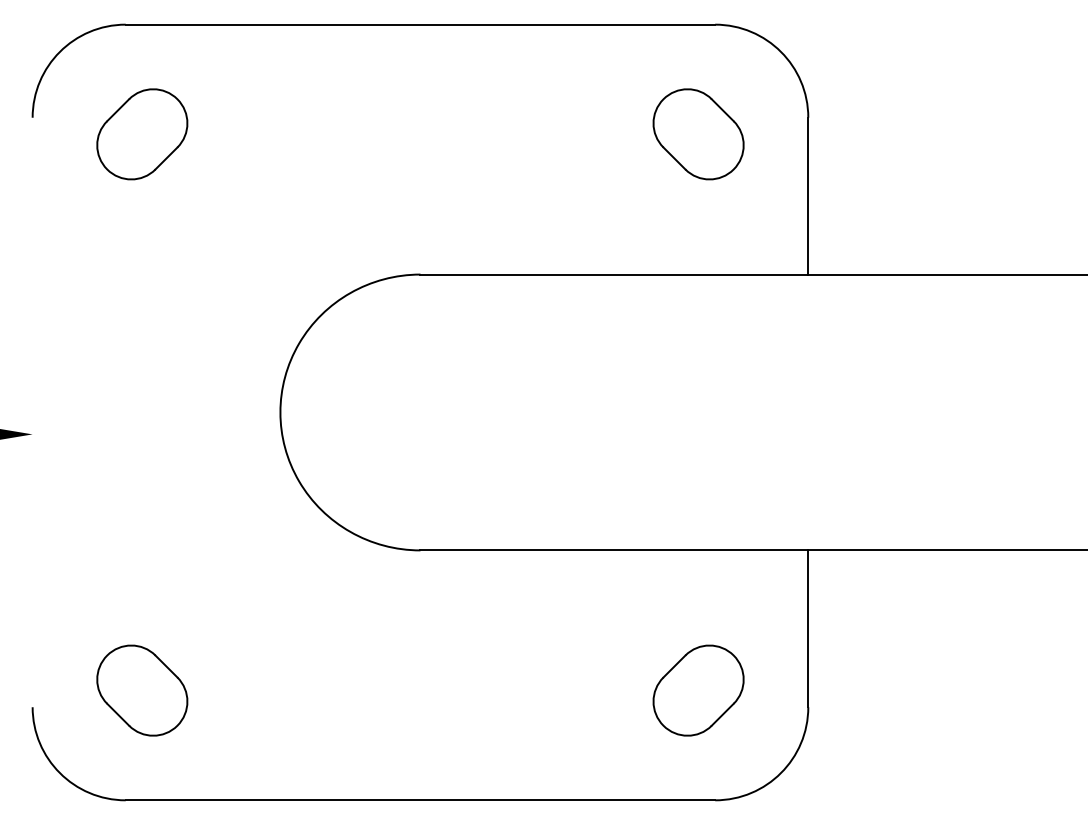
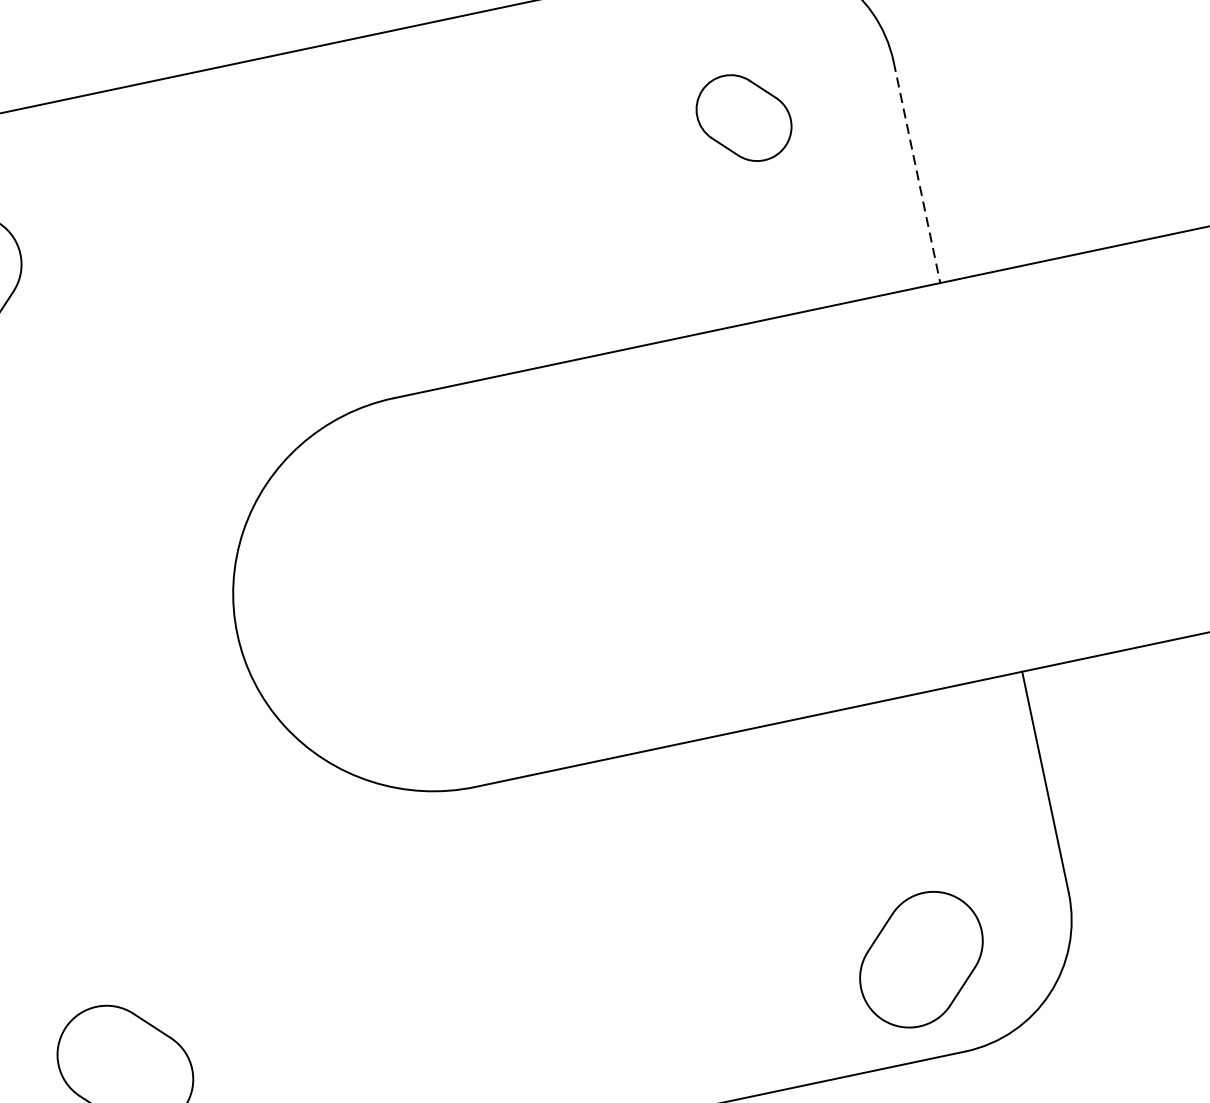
part: (698, 134) -> (743, 118), size x0.7
line: (808, 196) -> (917, 172), solid -> dashed
part: (698, 690) -> (921, 959), moved

